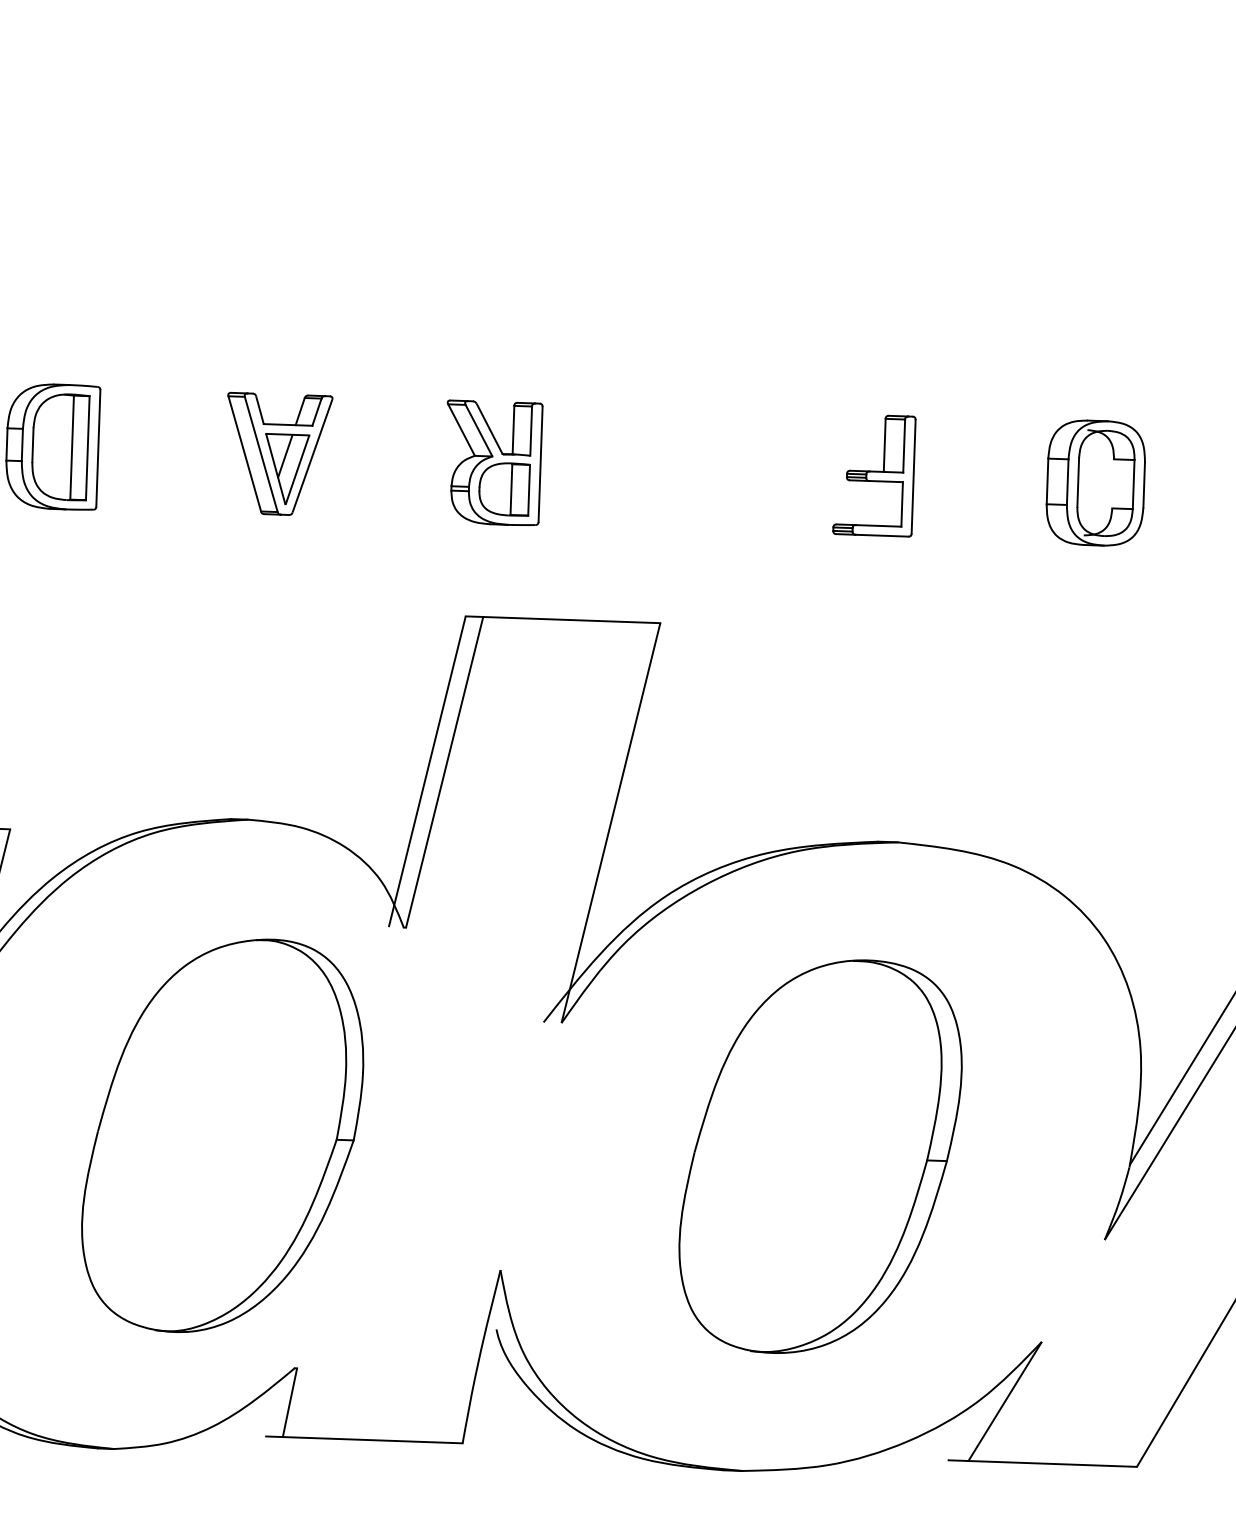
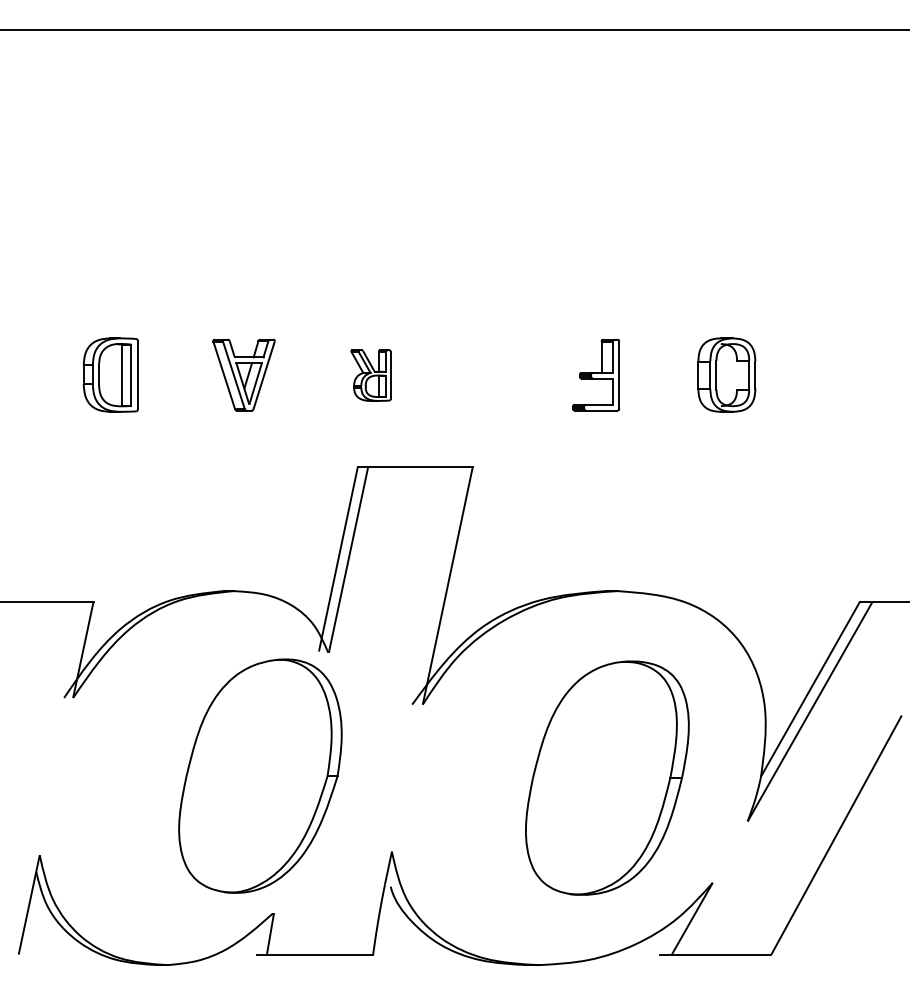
part: (492, 462) -> (370, 375), size x0.7
part: (223, 1134) -> (260, 775), moved
part: (820, 1155) -> (607, 777), moved

